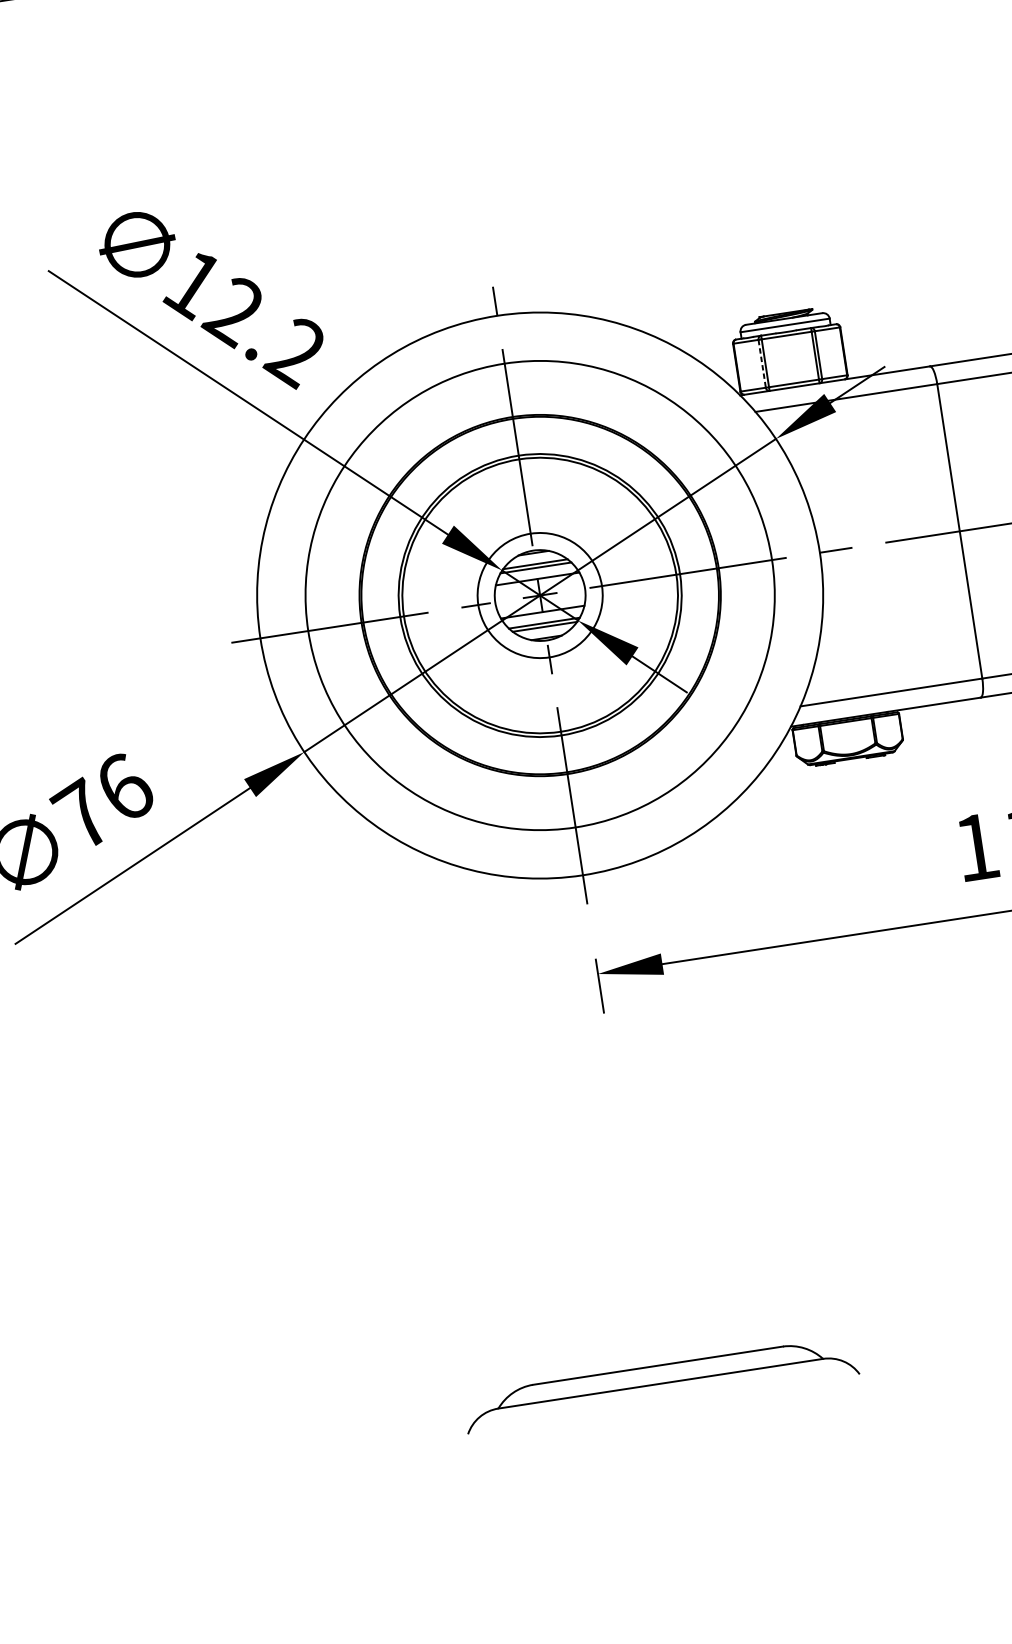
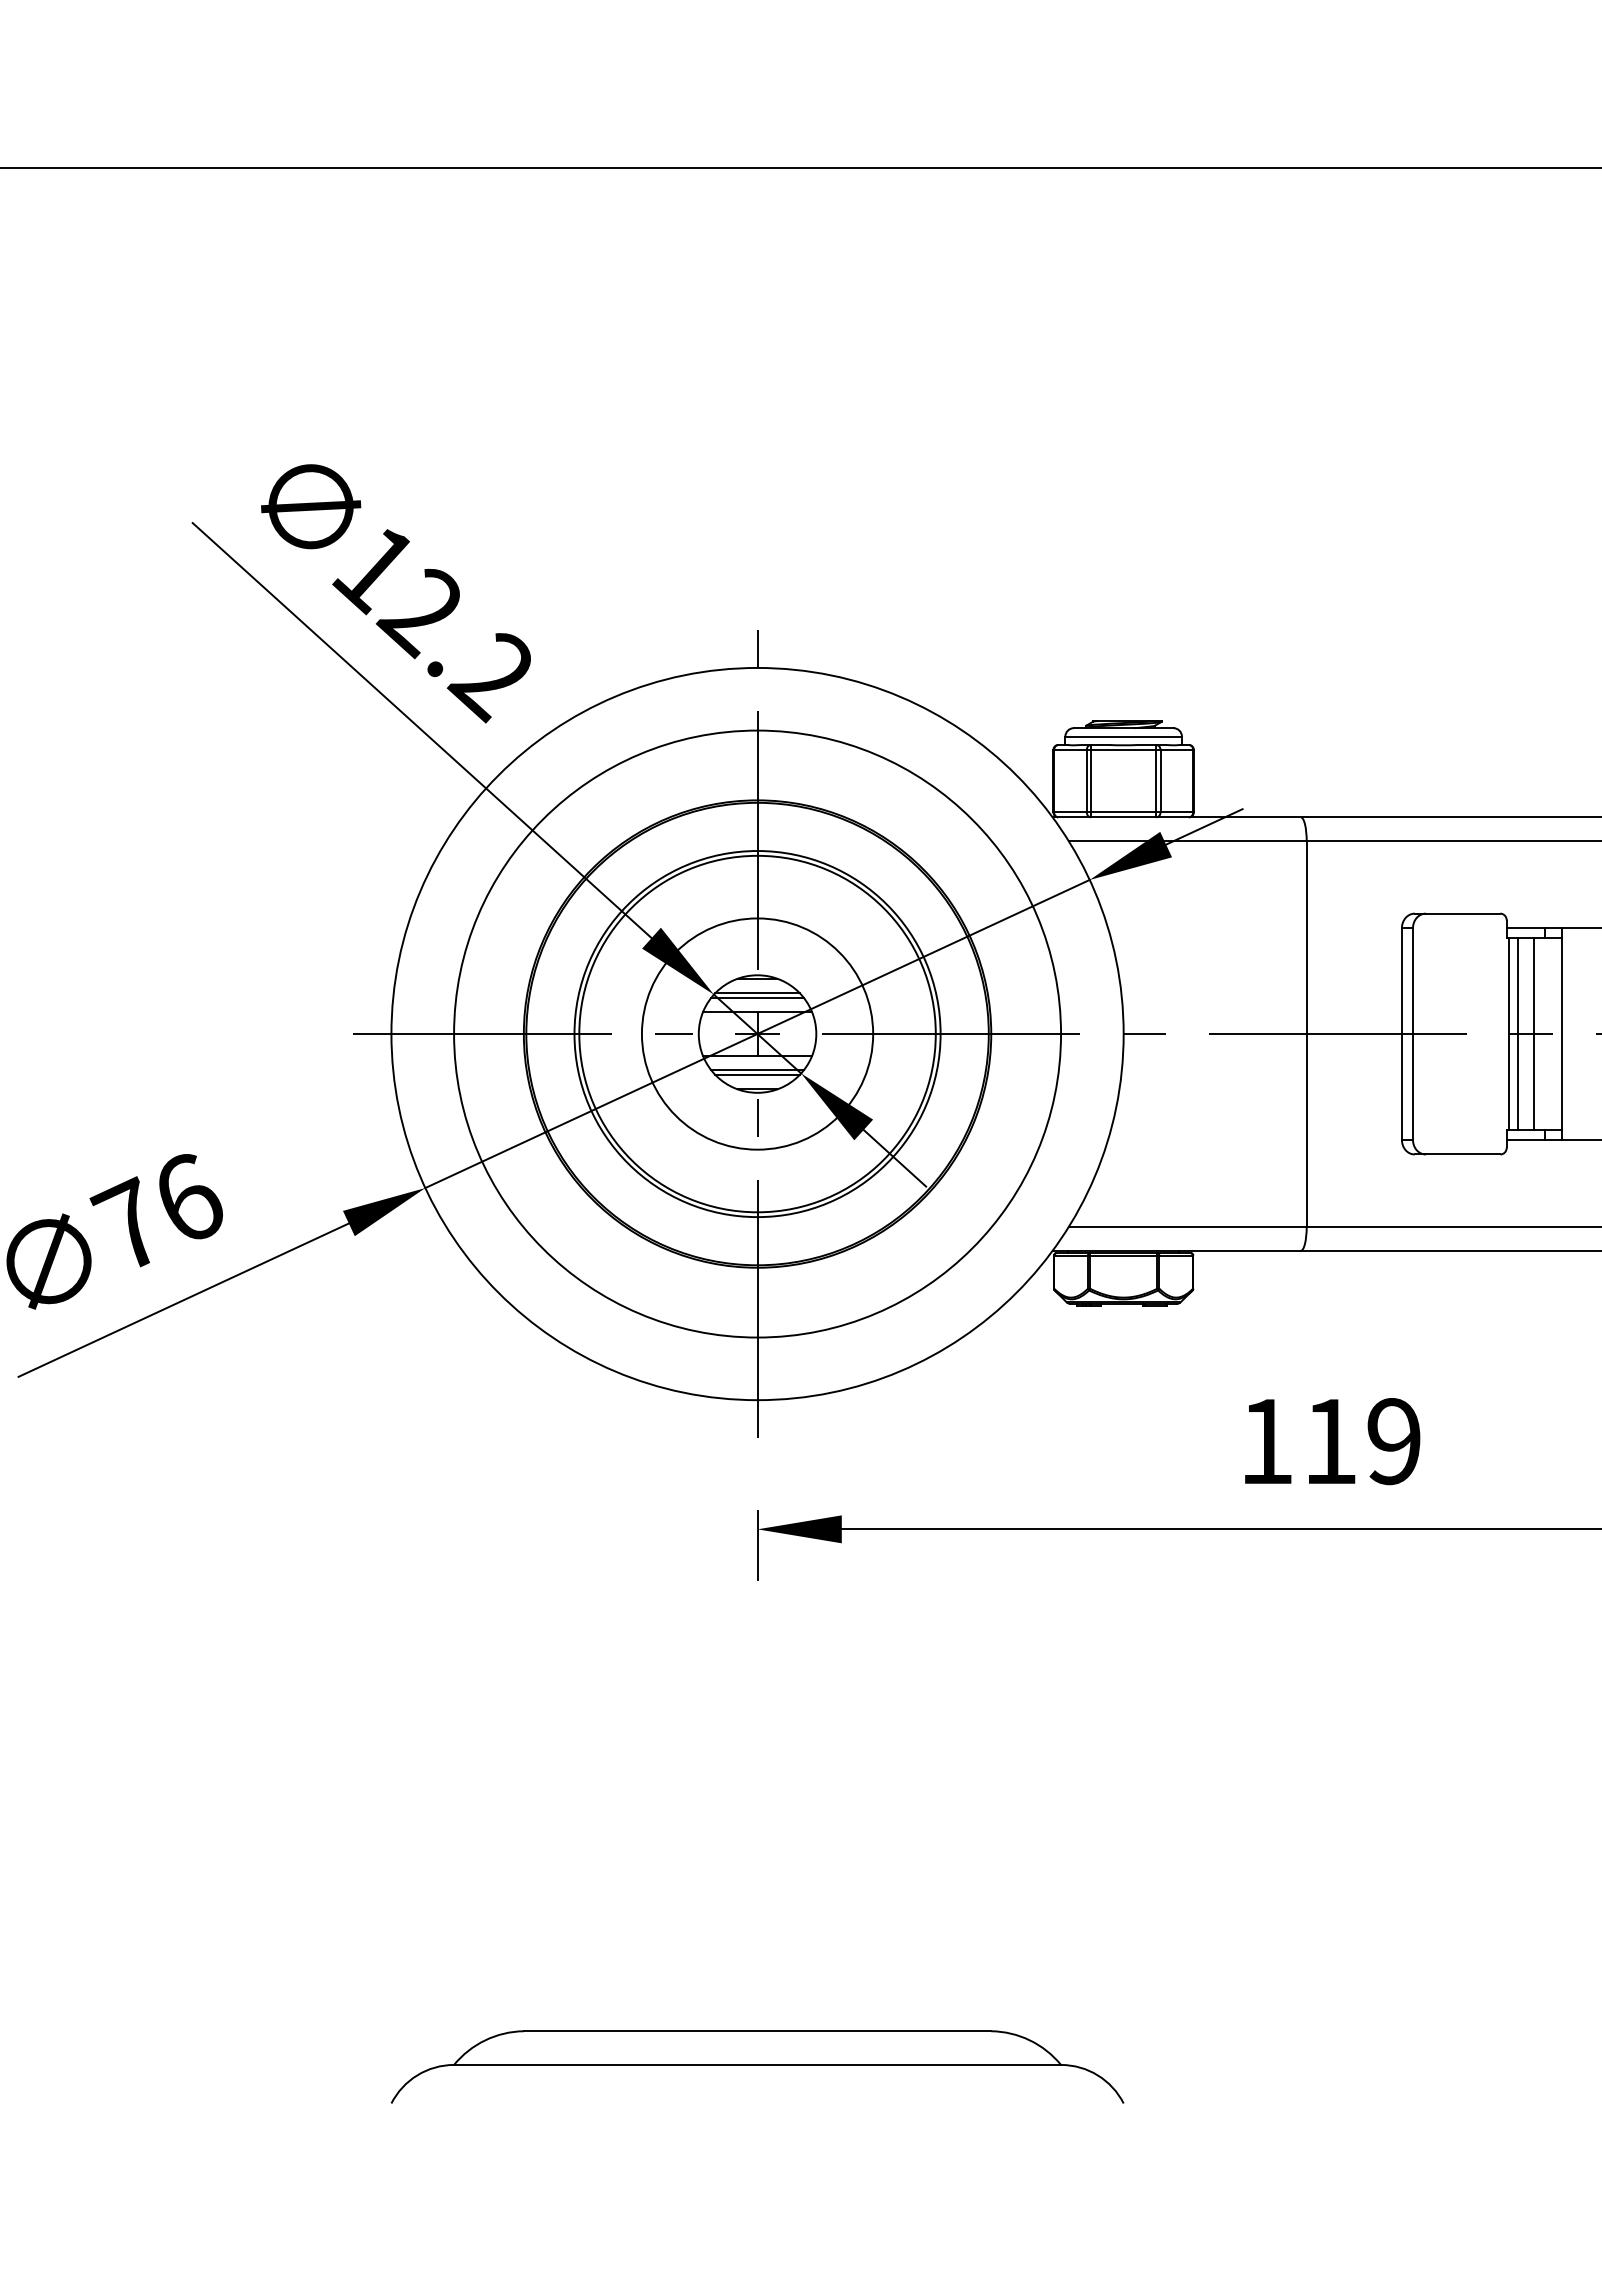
line: (761, 364) -> (1086, 781), dashed -> solid
circle: (540, 595) -> (757, 1033), size x1.43
part: (660, 1384) -> (757, 2066), size x1.43

